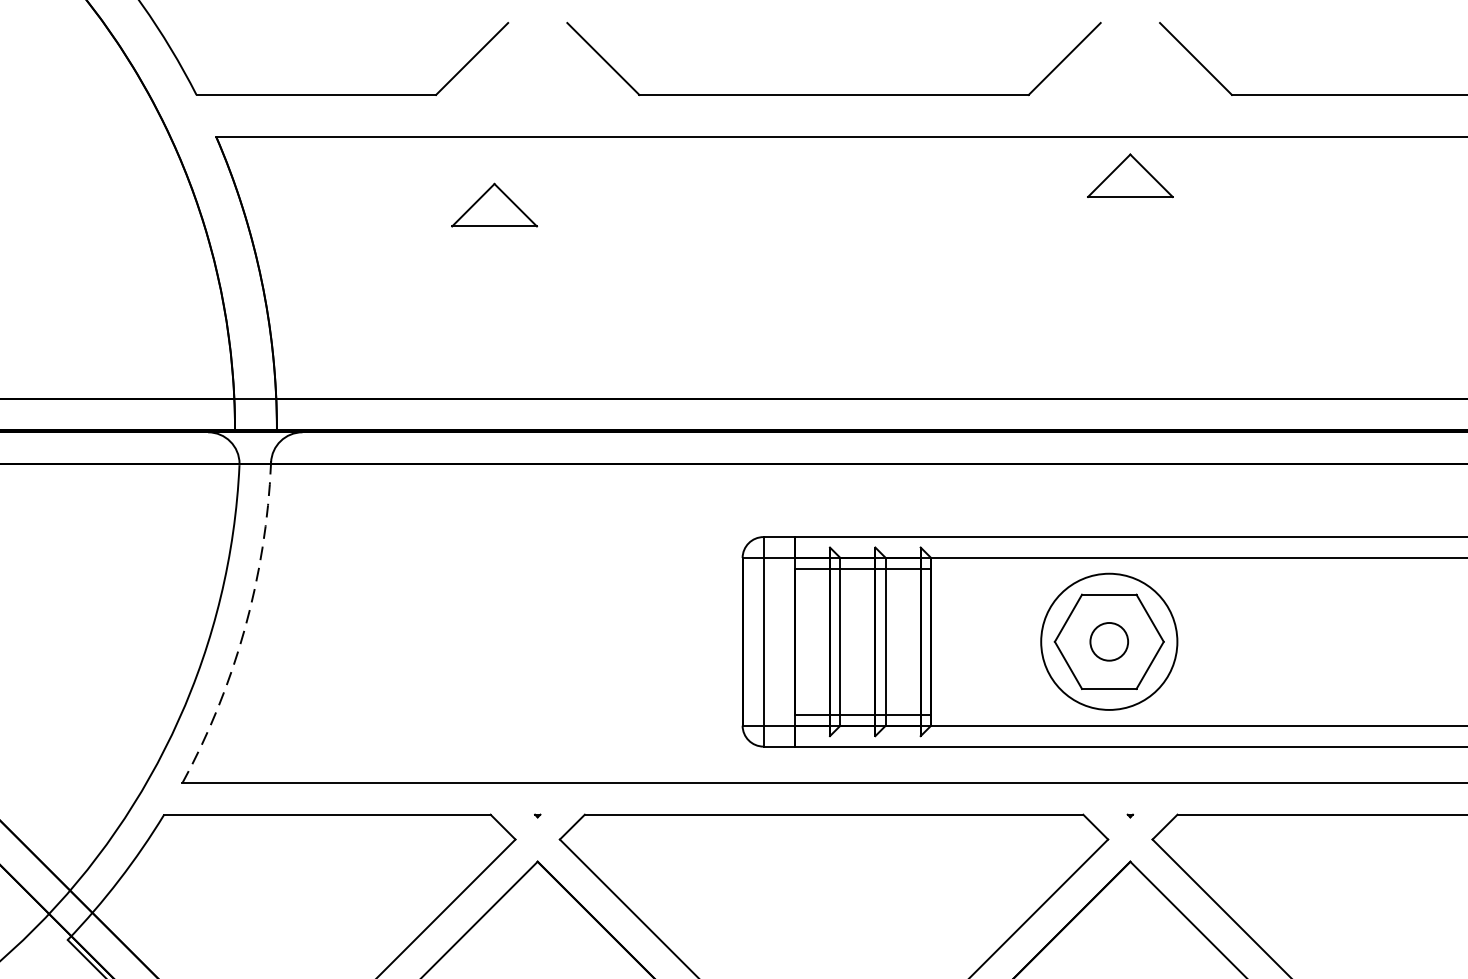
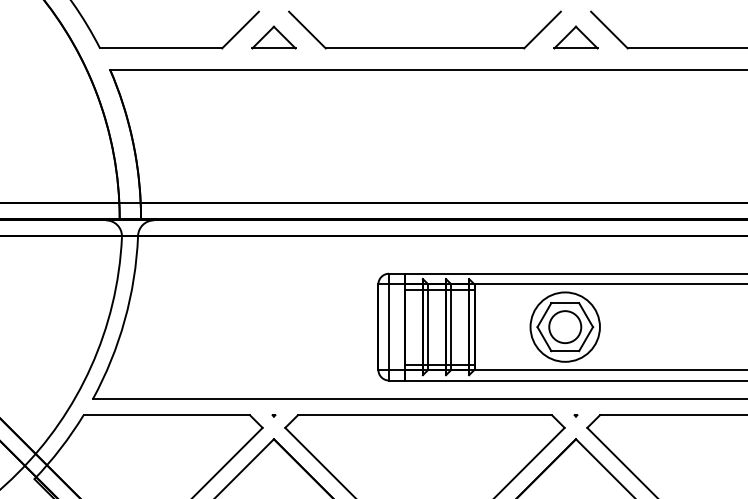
part: (1129, 175) -> (575, 37), moved
part: (493, 204) -> (273, 37), moved
arc: (244, 628) -> (124, 320), dashed -> solid
circle: (1109, 642) -> (565, 327), size x1.67

